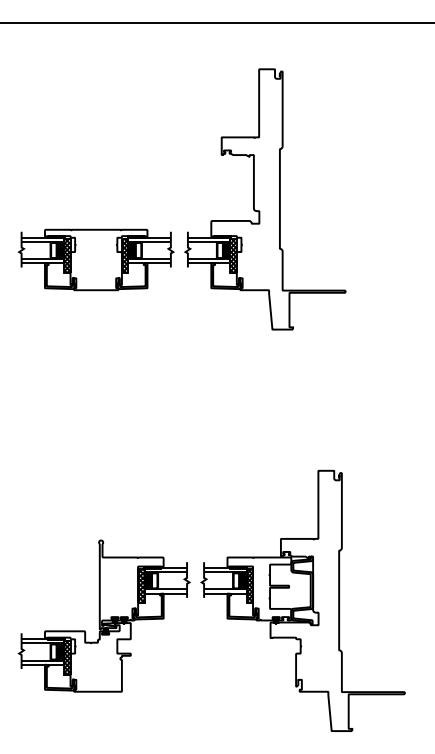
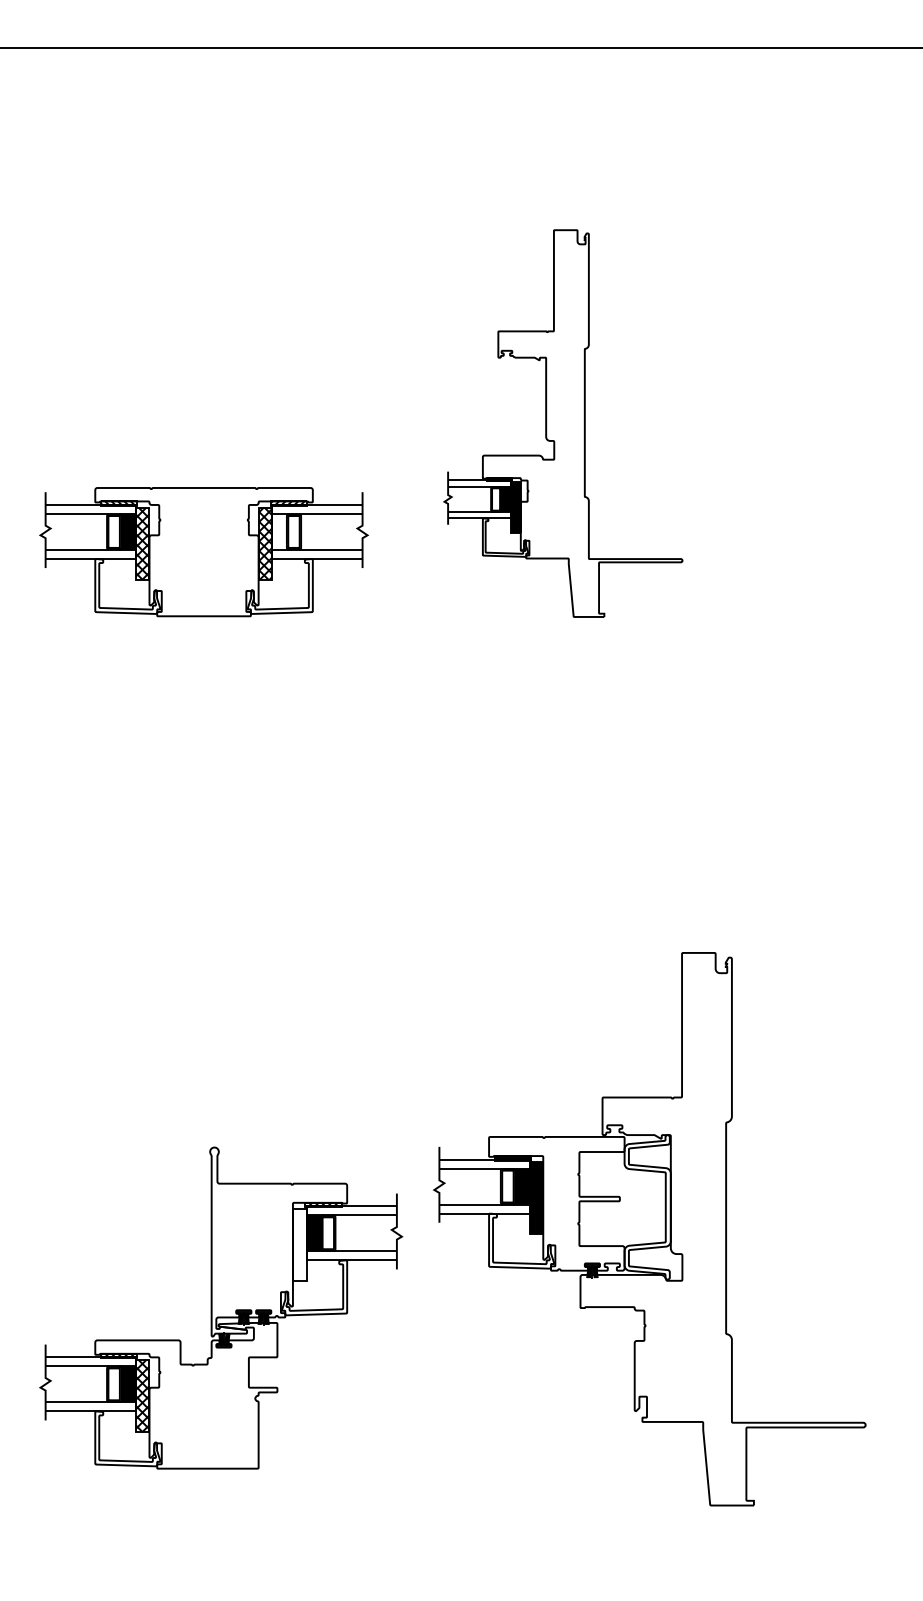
part: (265, 199) -> (563, 423), size x0.7
fill: (131, 250) -> (278, 531), removed
hatch: (141, 586) -> (300, 1245), removed
part: (302, 600) -> (648, 1228), moved

